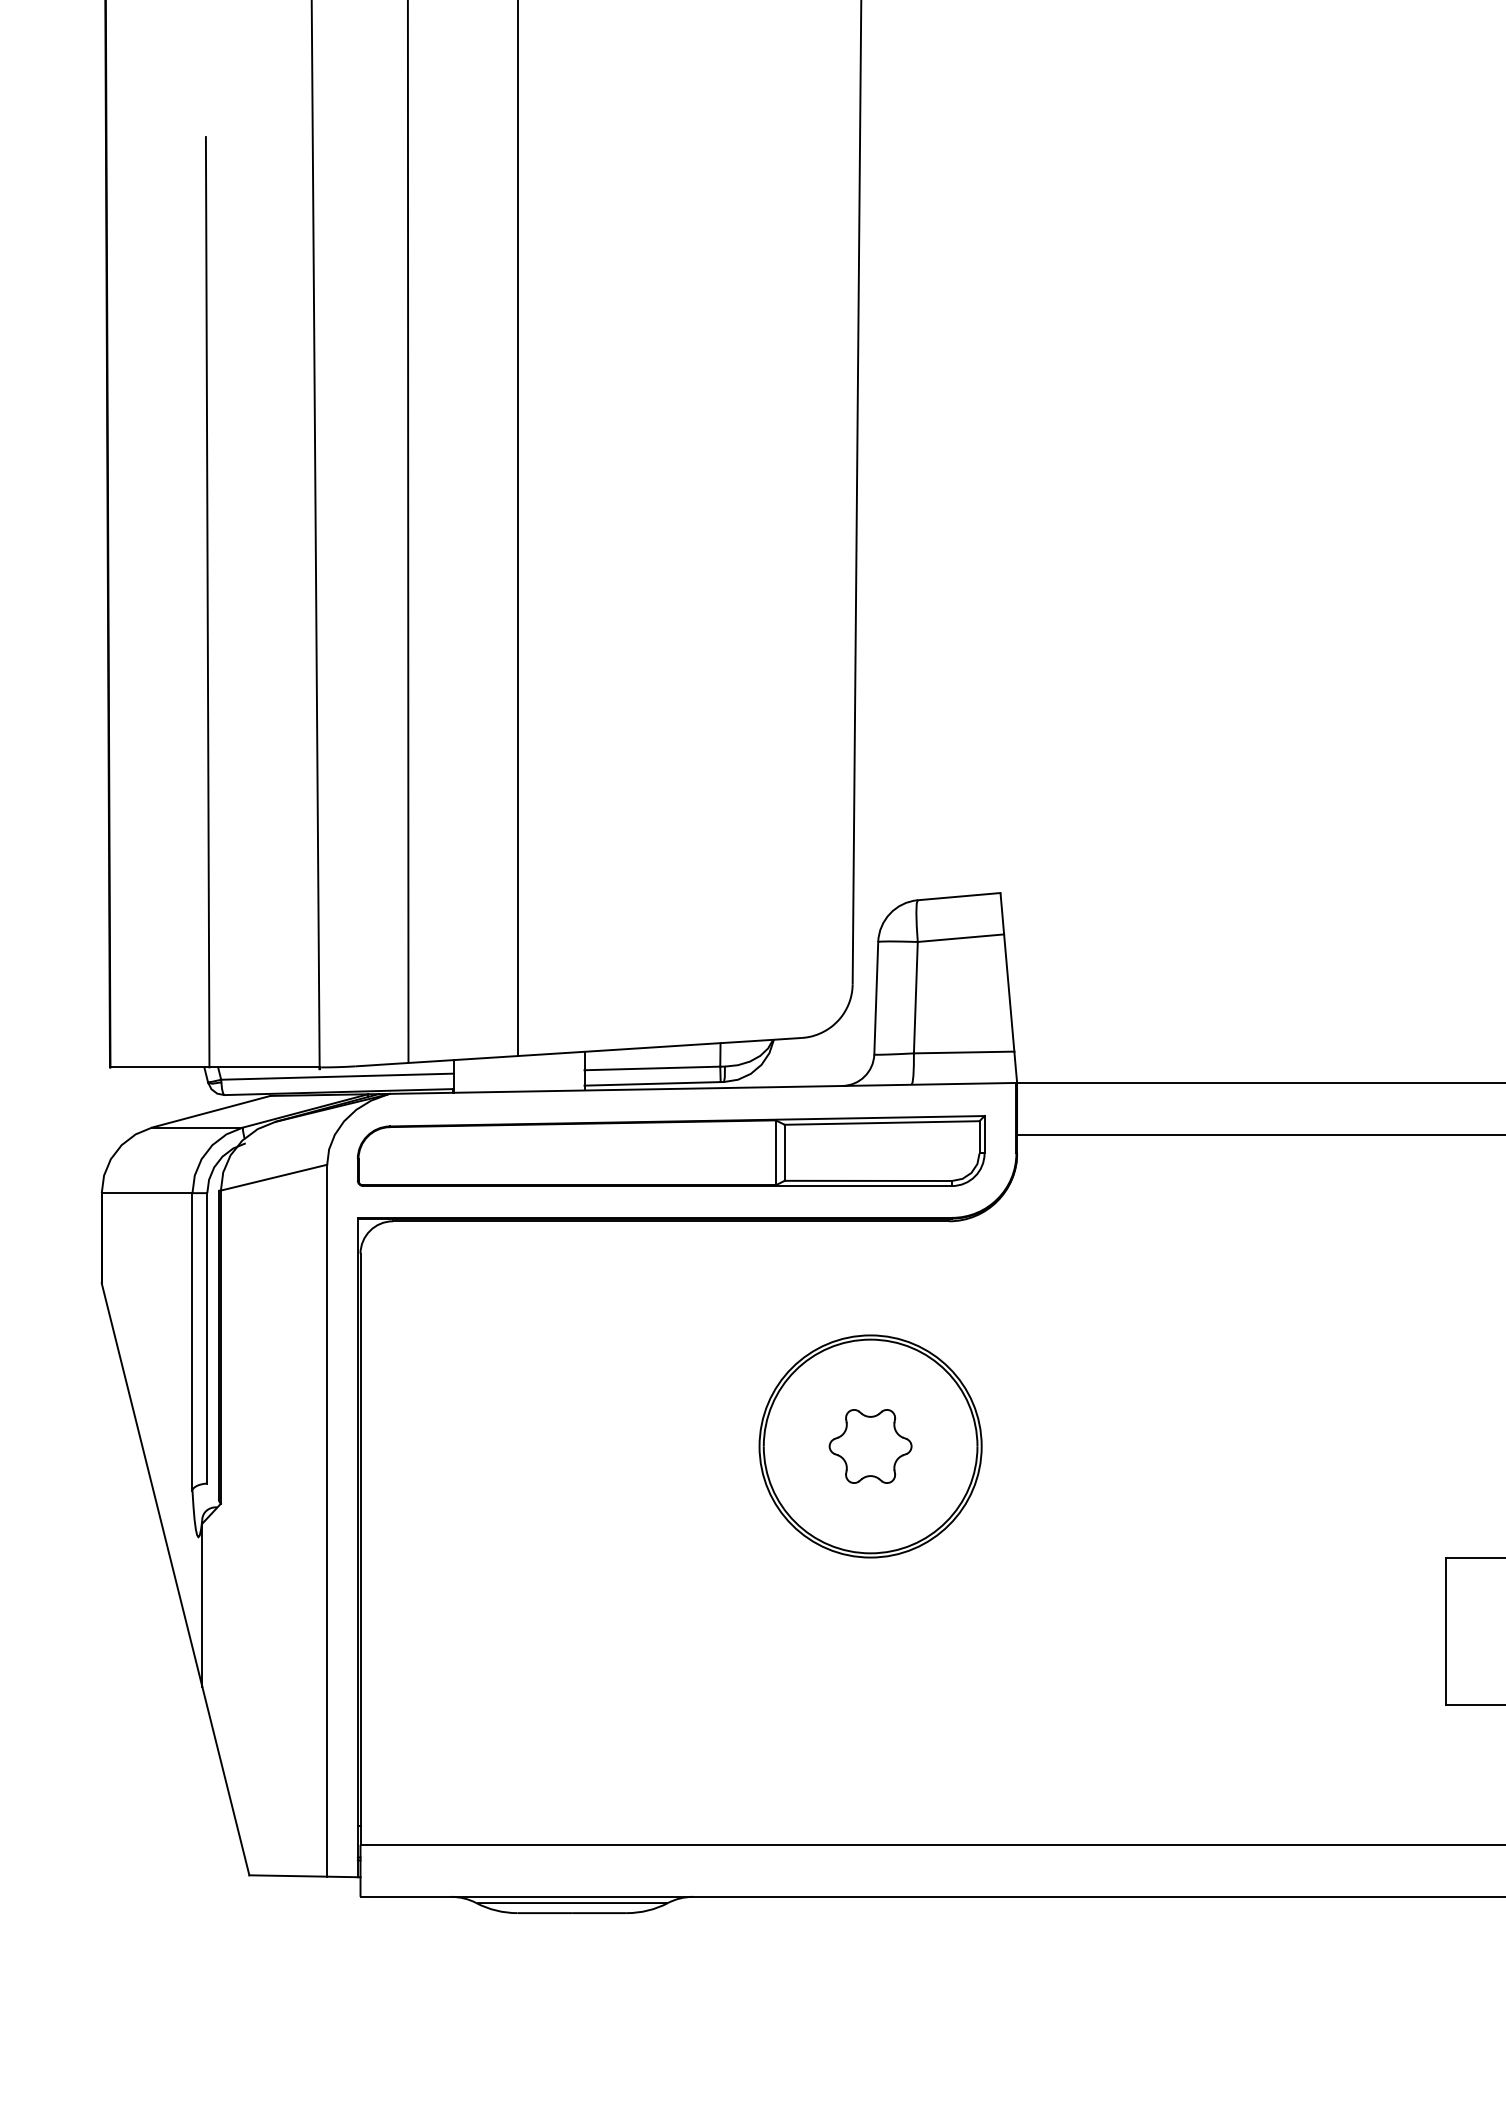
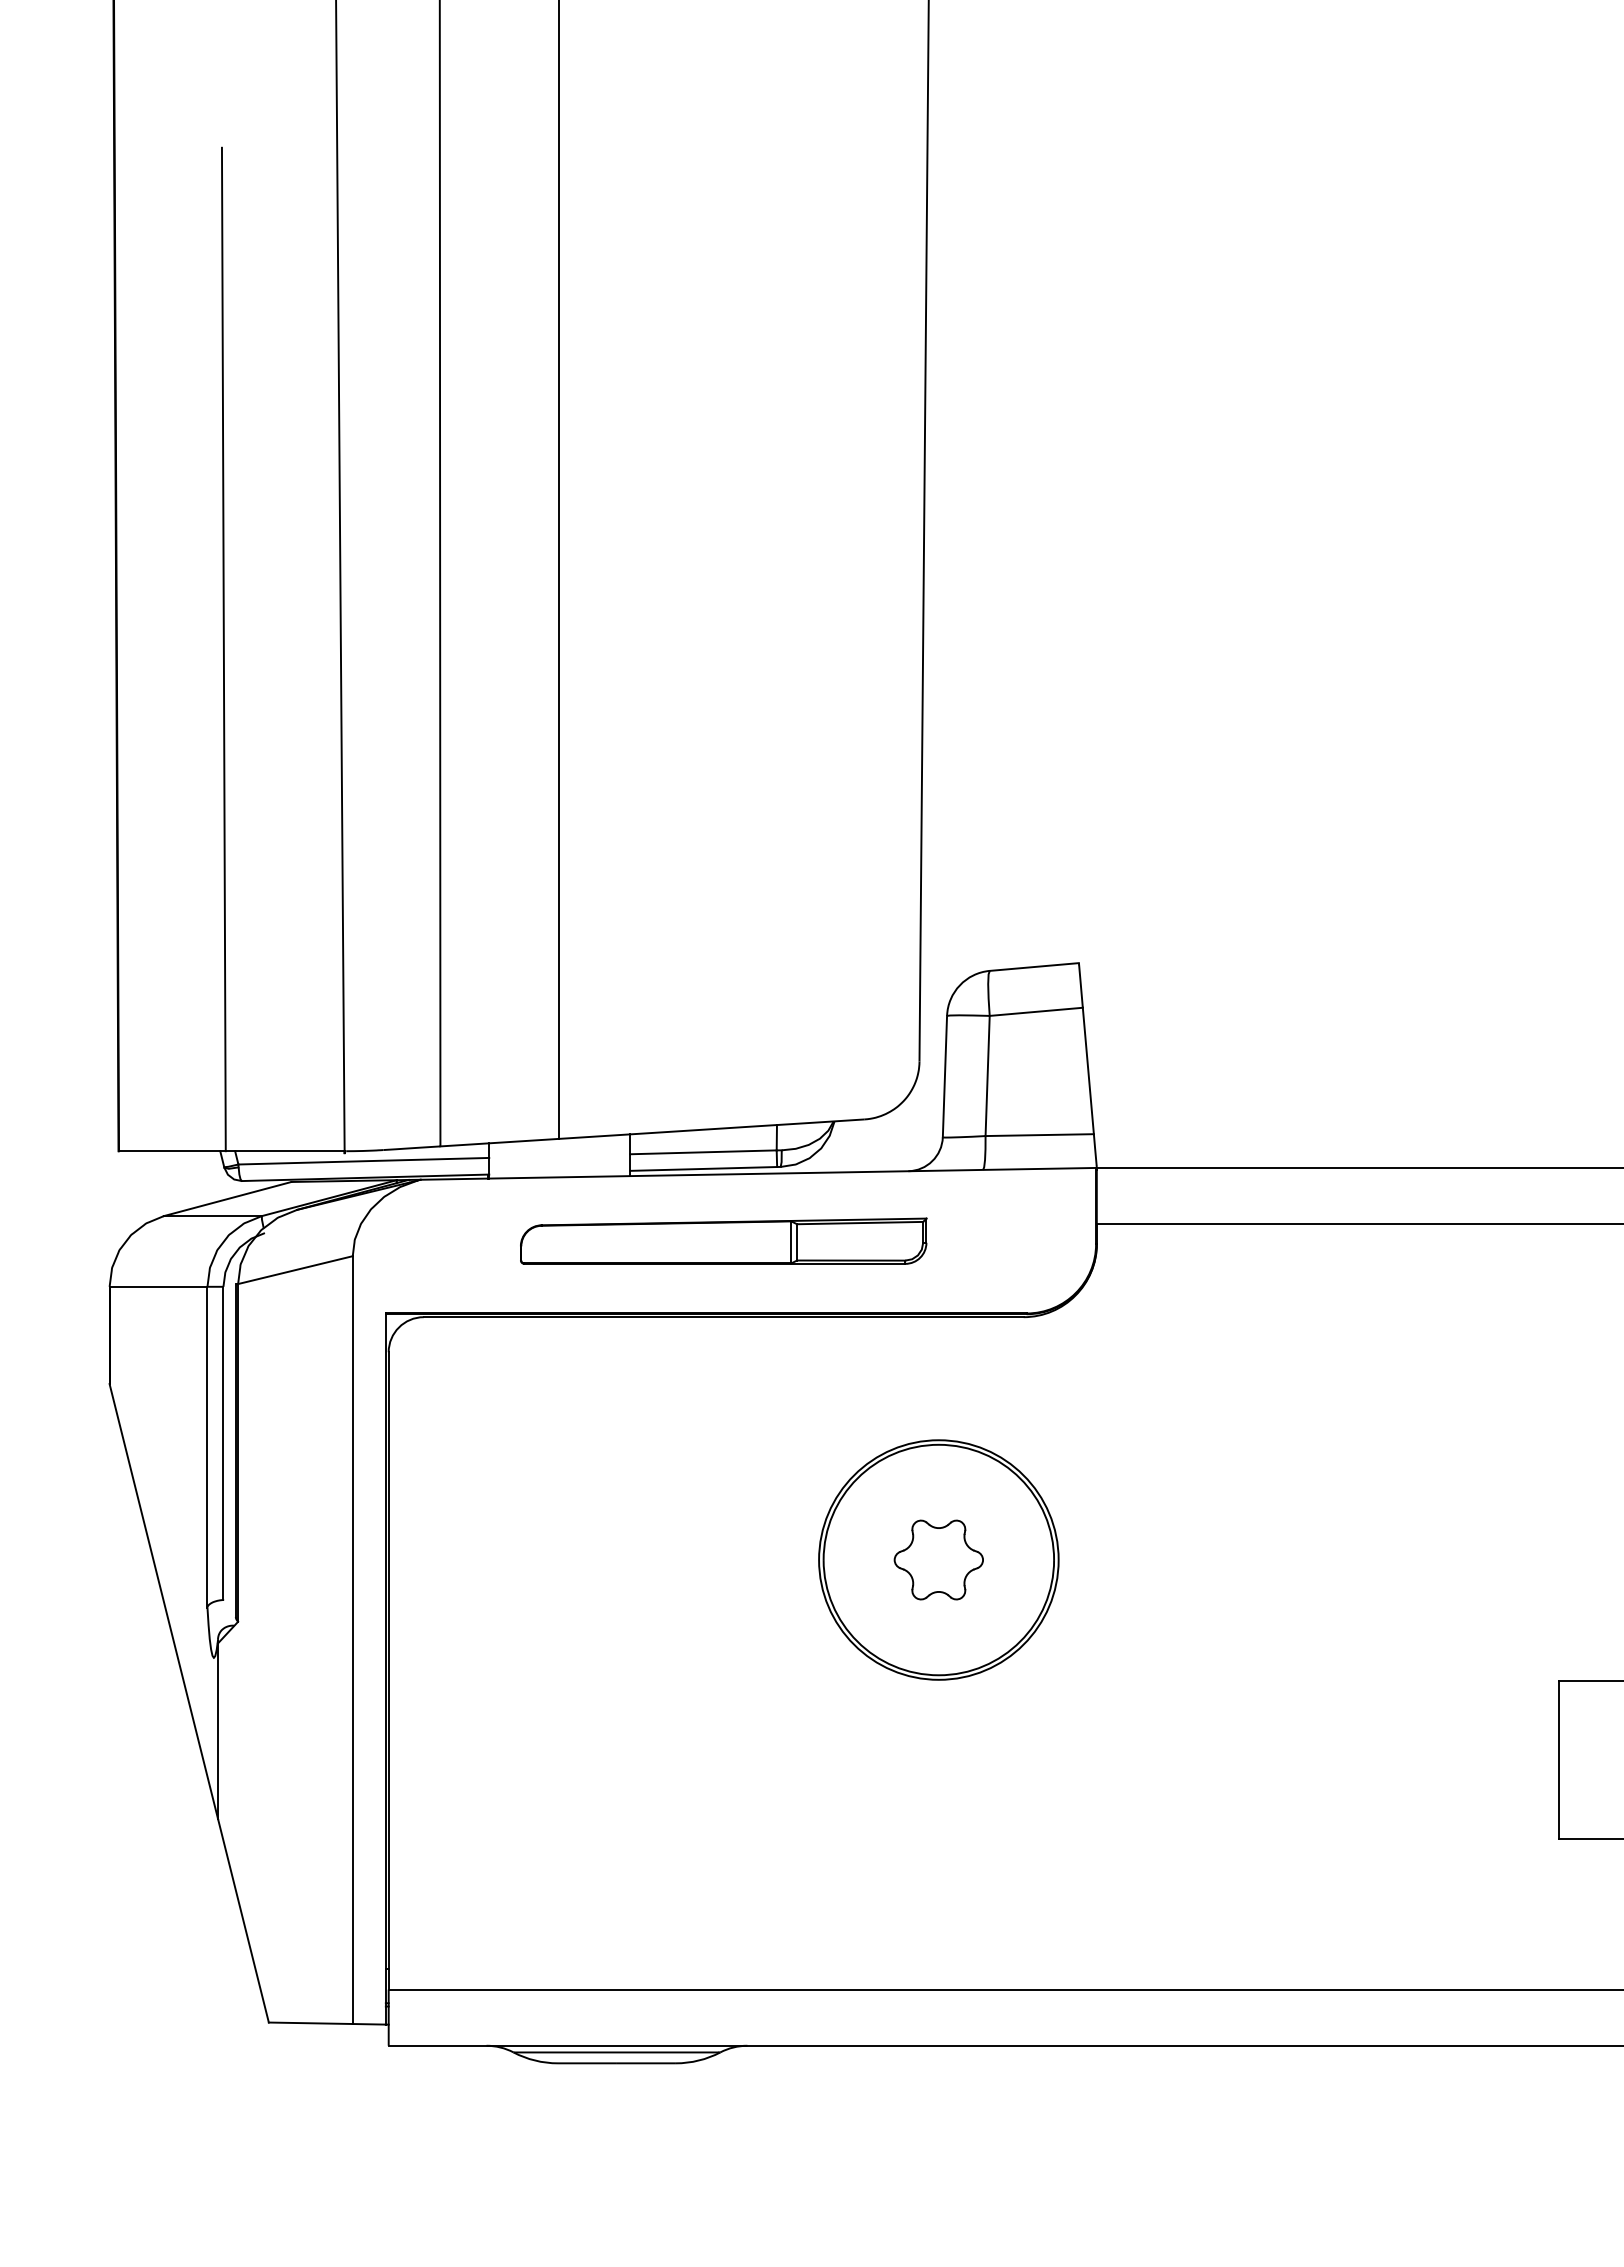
part: (670, 1150) -> (723, 1240), size x0.6

